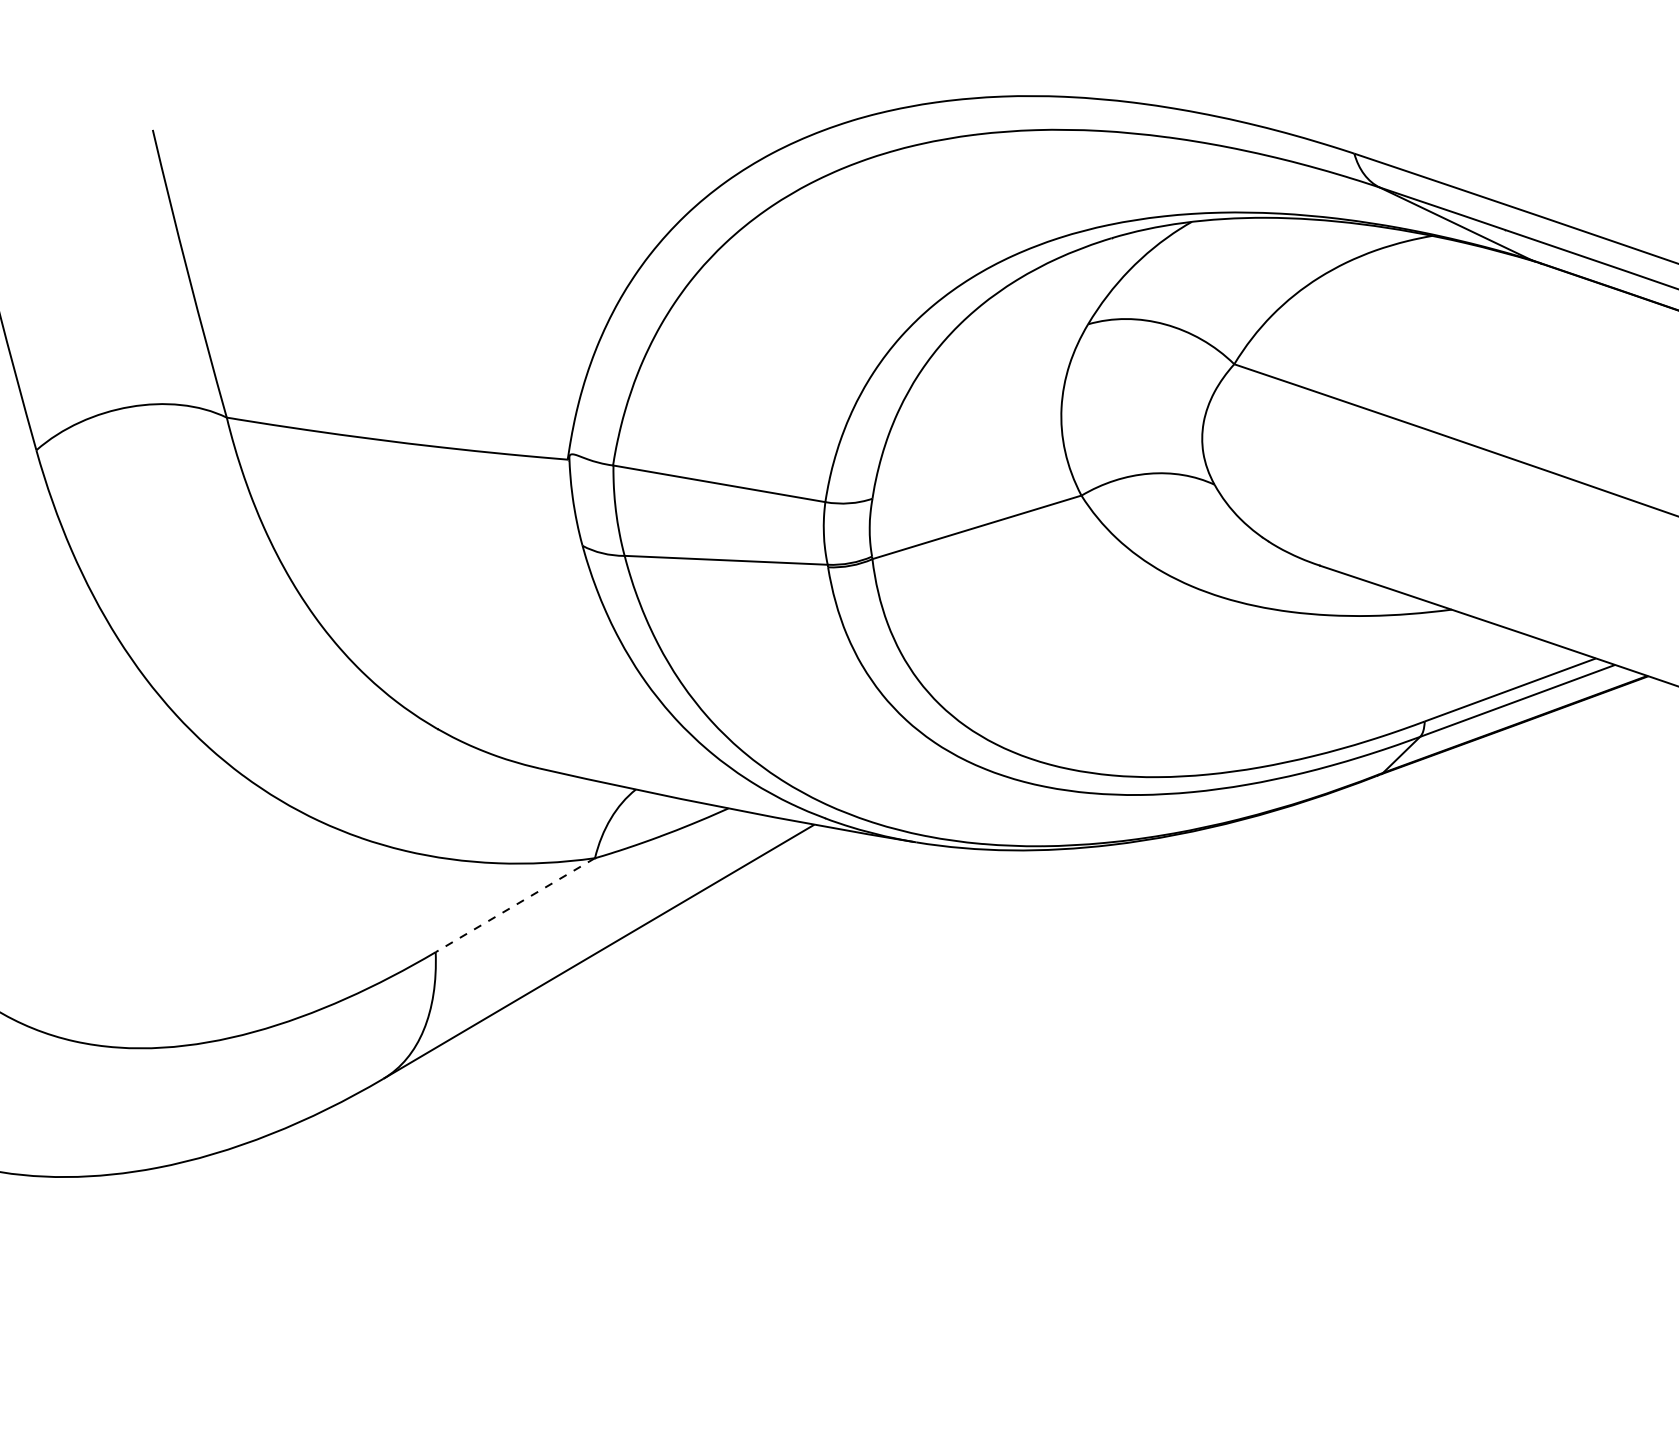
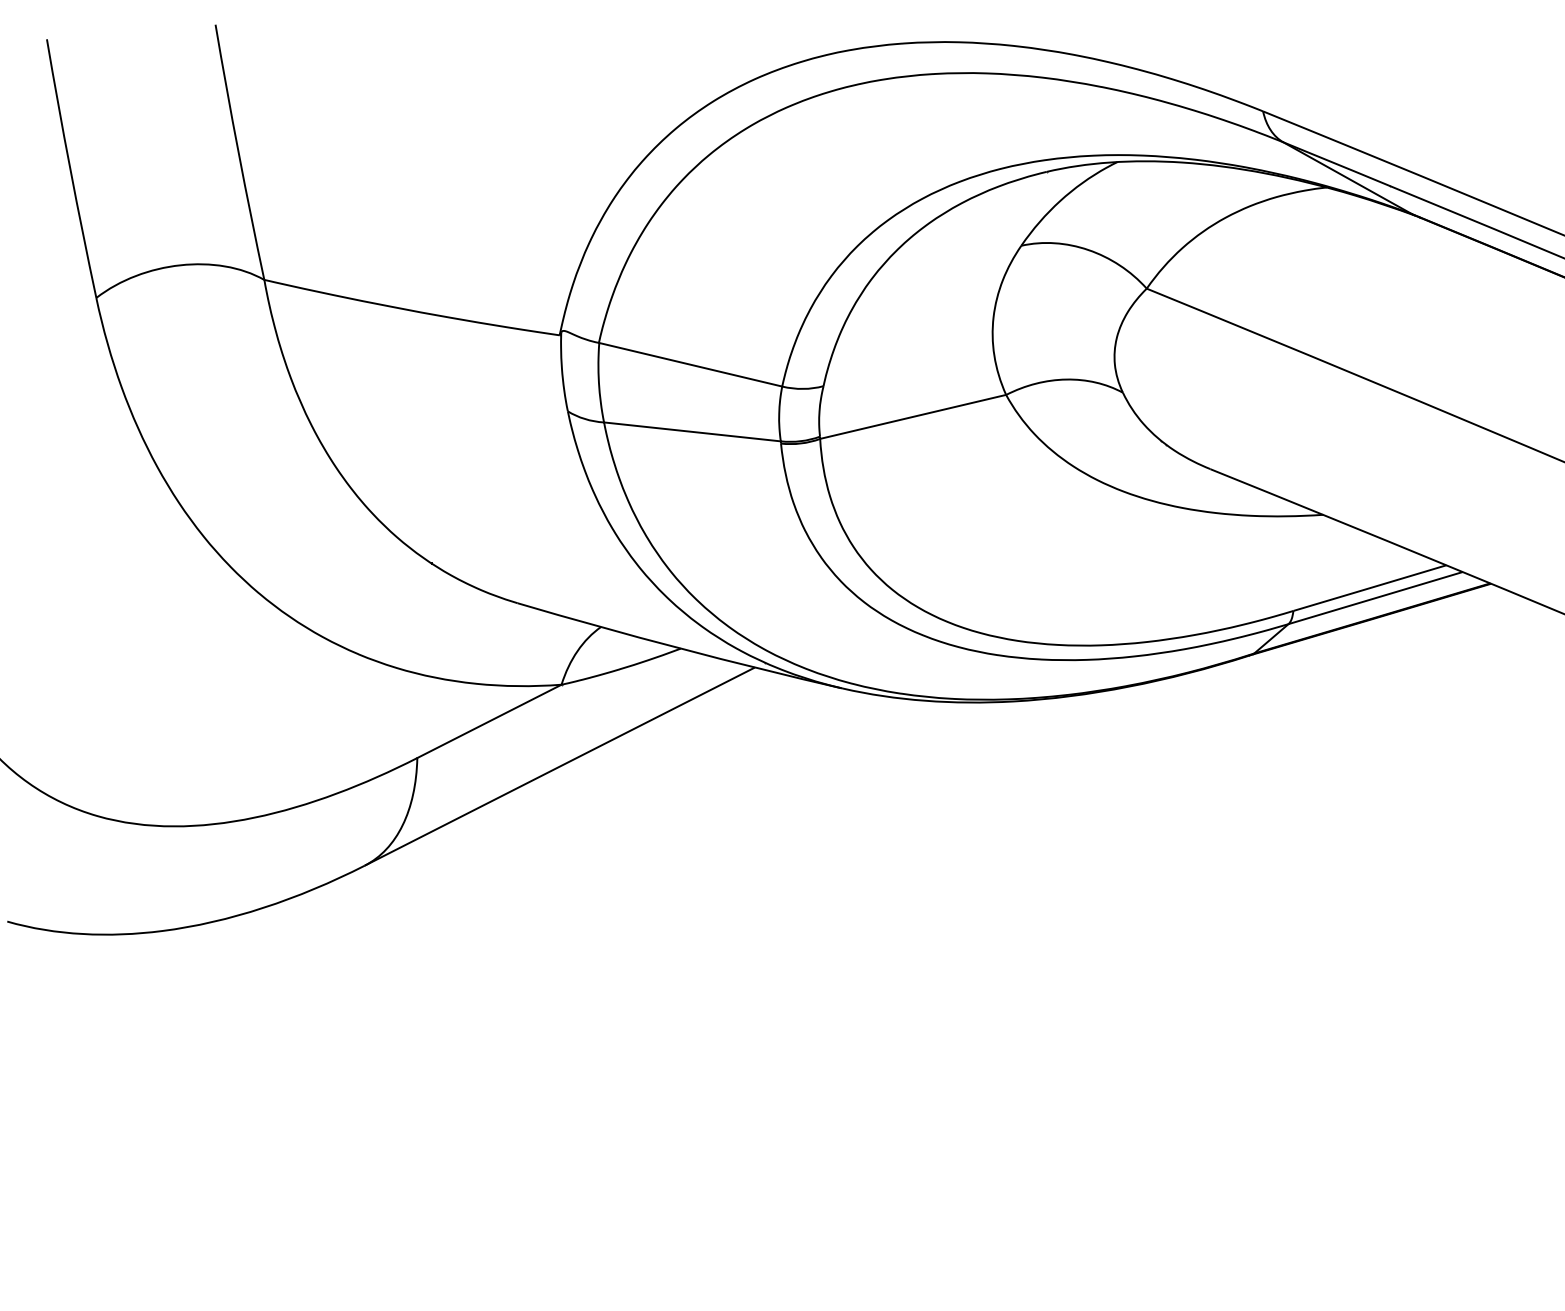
line: (515, 905) -> (489, 721), dashed -> solid

